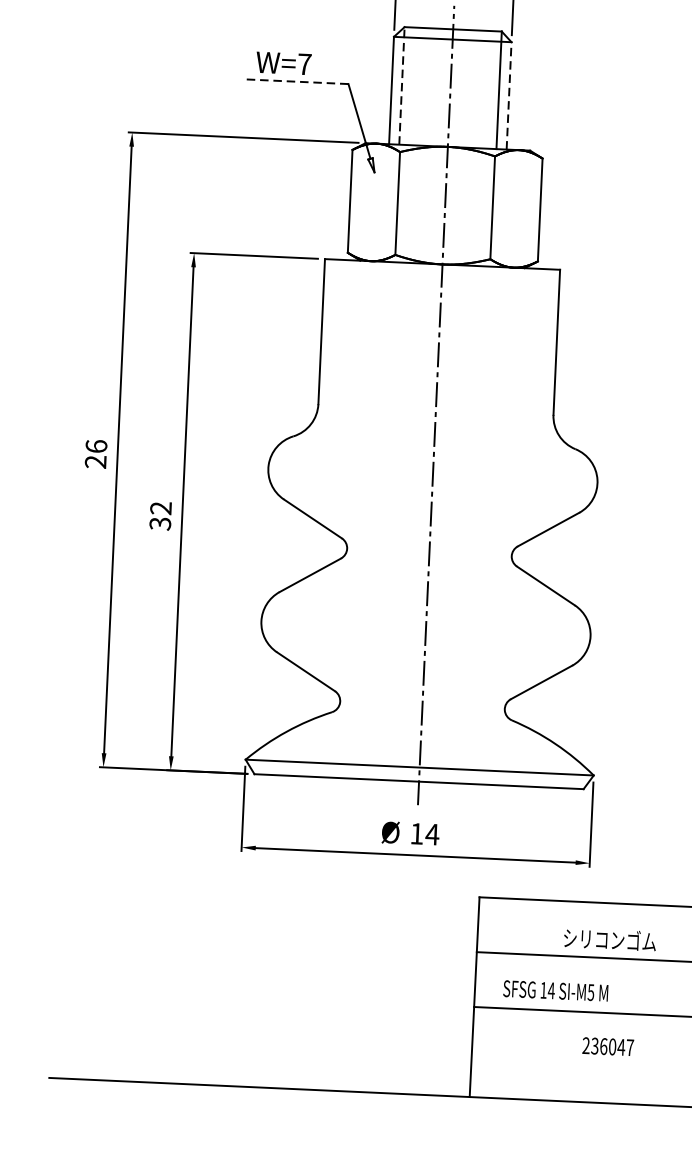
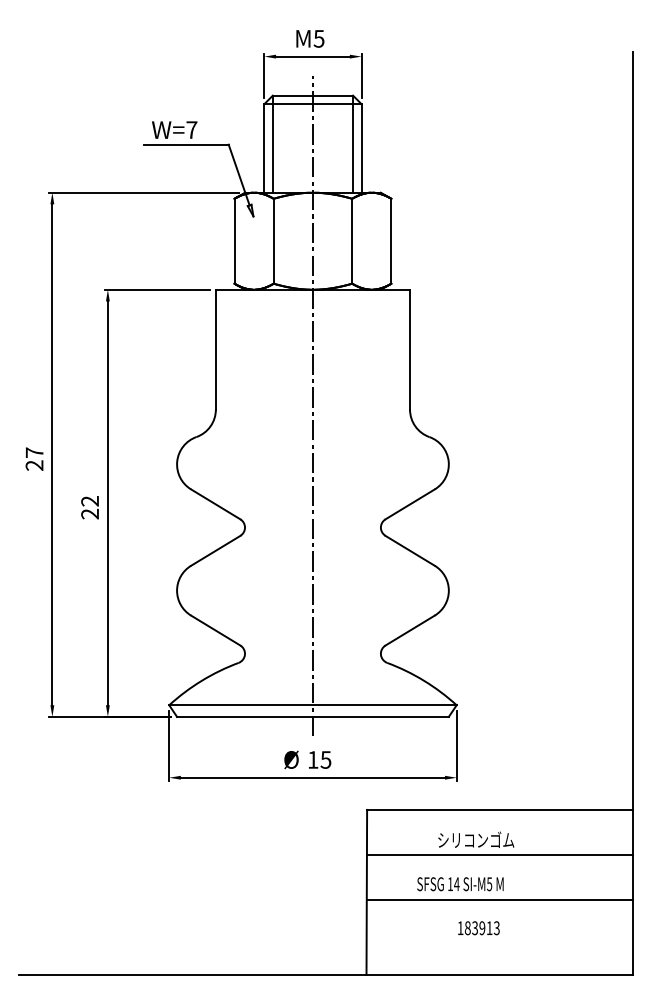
line: (297, 81) -> (186, 144), dashed -> solid
line: (401, 86) -> (272, 144), dashed -> solid
line: (509, 94) -> (361, 147), dashed -> solid
text: (96, 446) -> (34, 452), 26 -> 27
text: (160, 523) -> (90, 513), 32 -> 22
text: (431, 833) -> (325, 759), 14 -> 15
text: (555, 991) -> (460, 884), moved
text: (607, 1047) -> (478, 928), 236047 -> 183913

